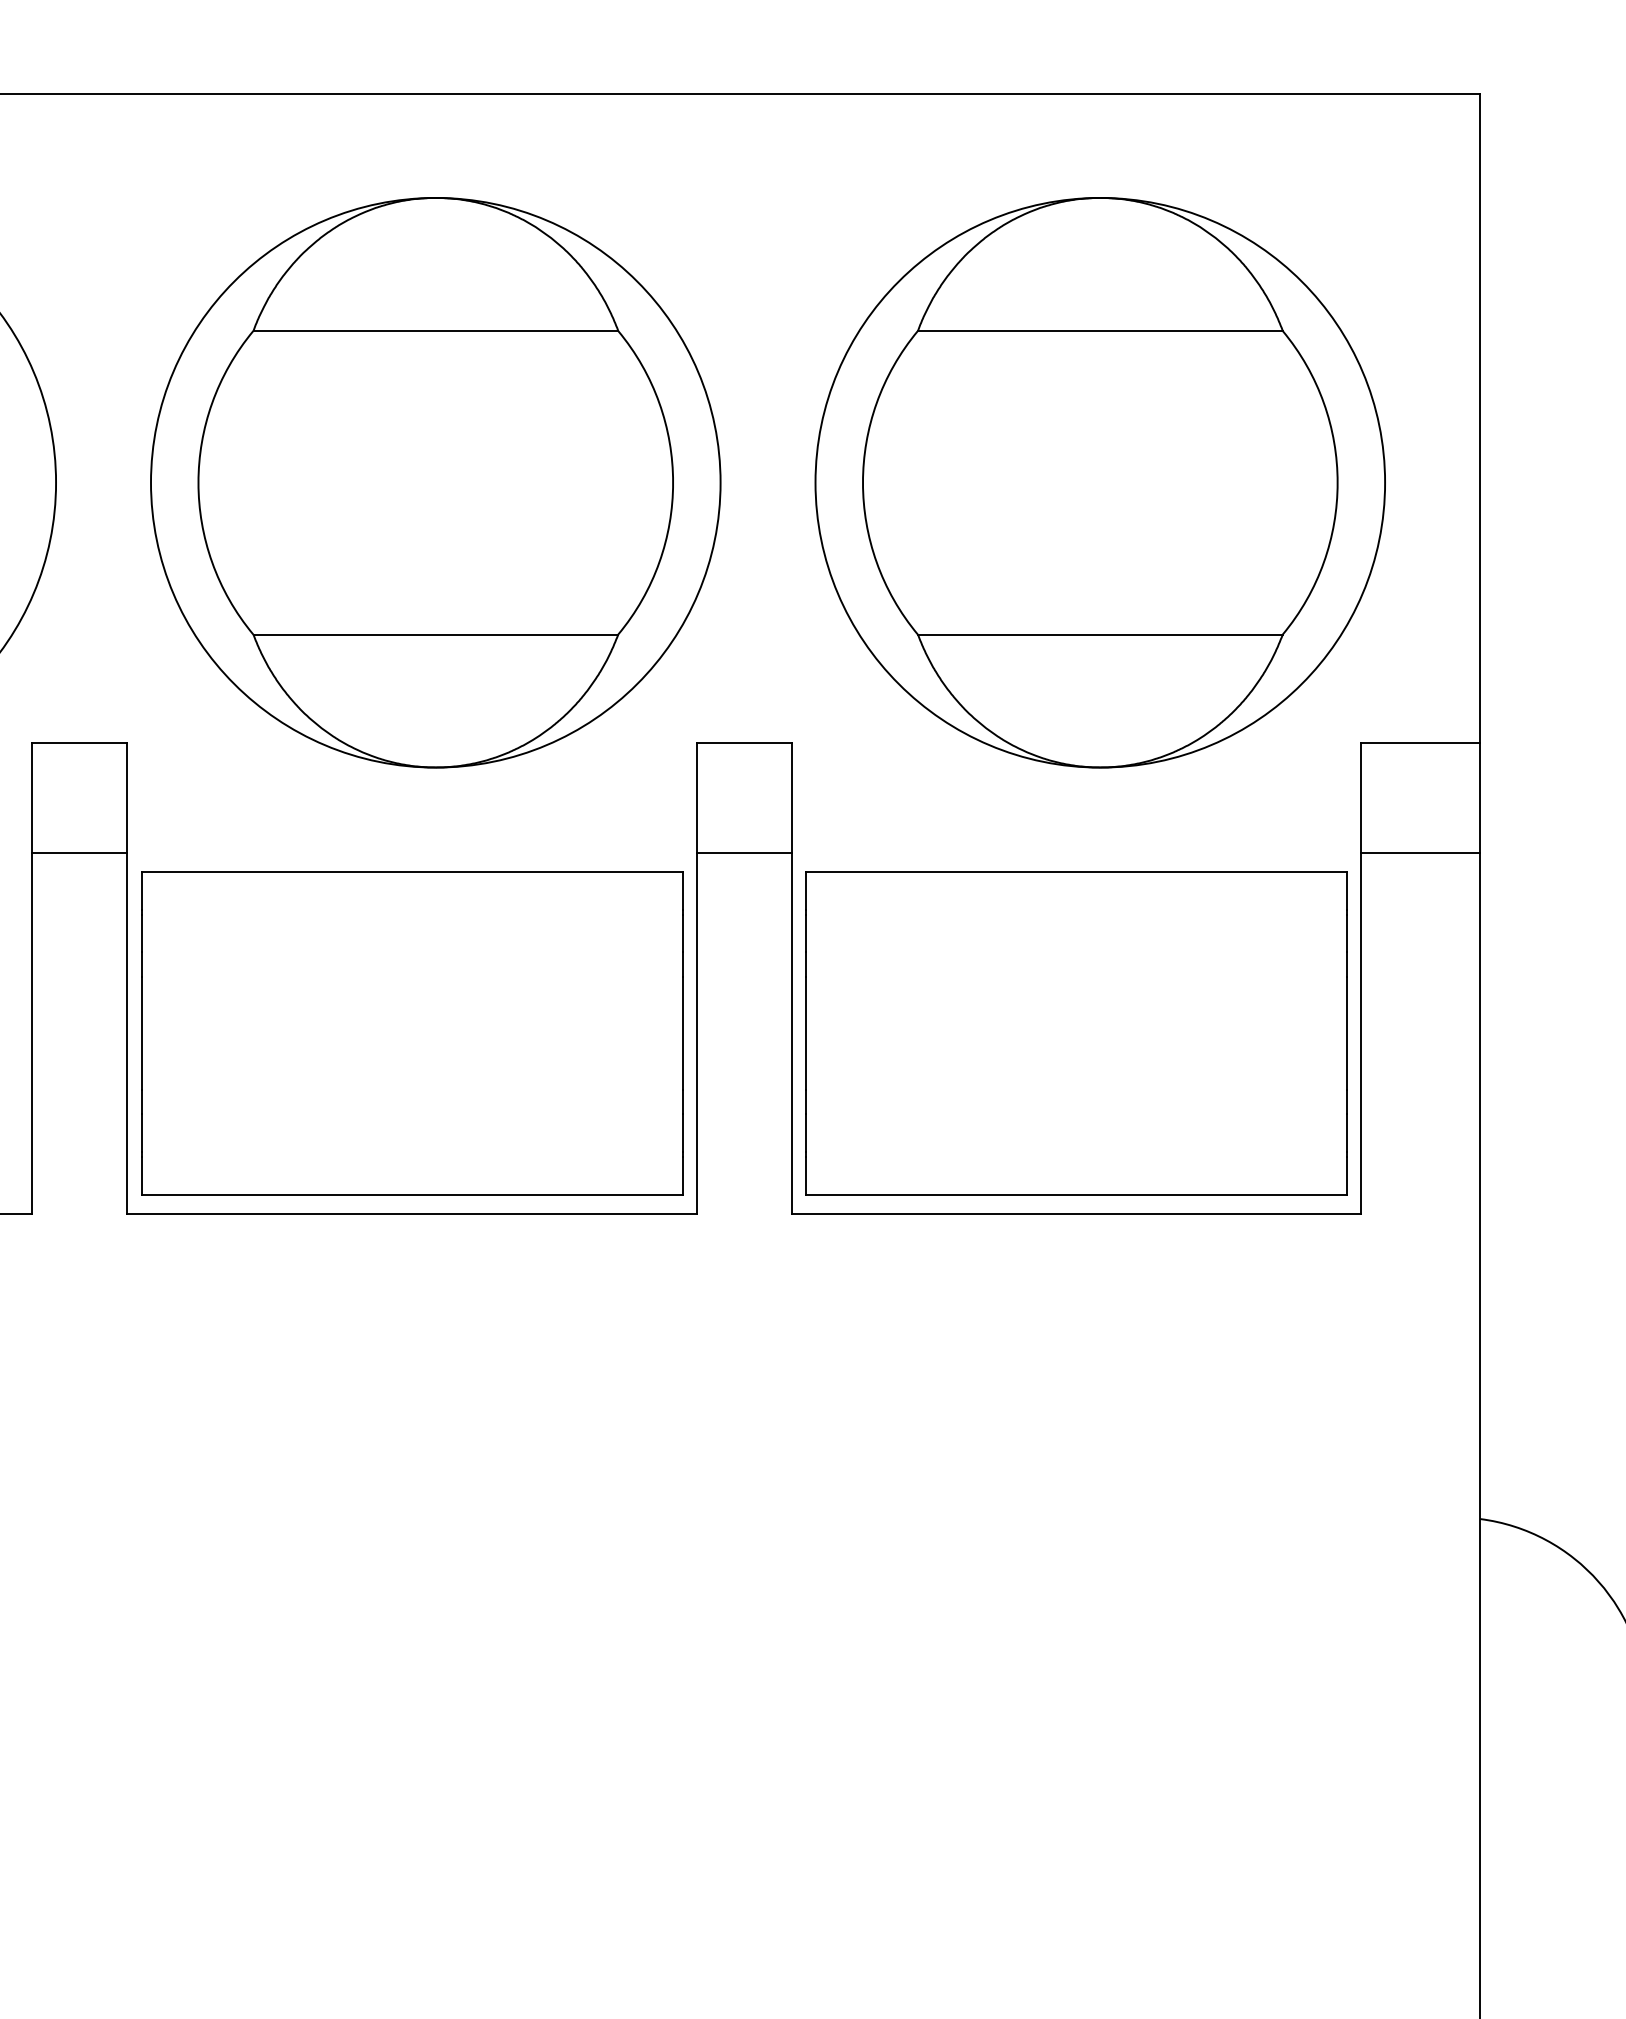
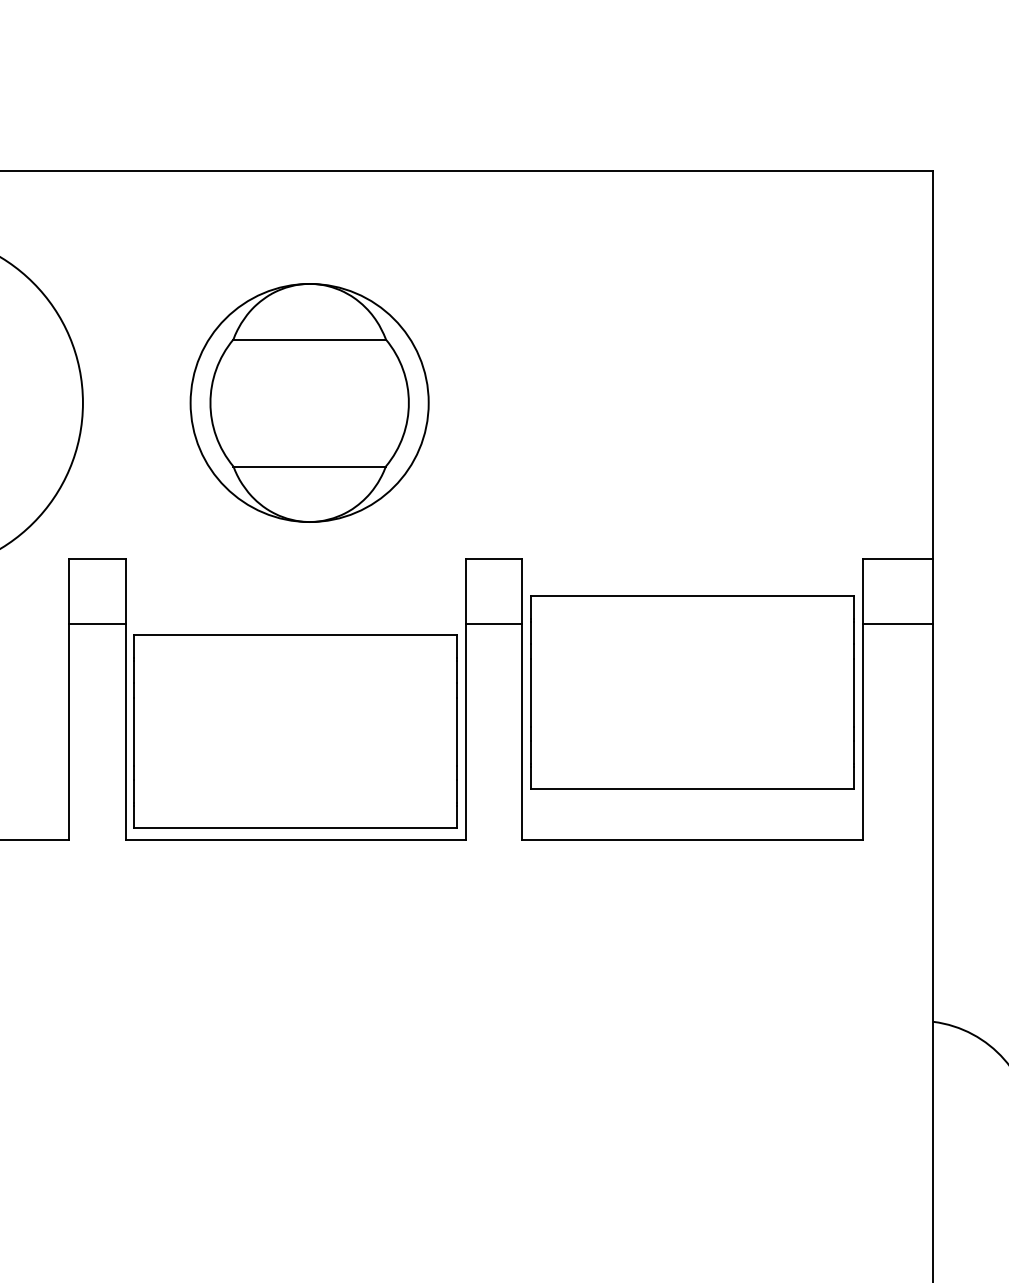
part: (435, 481) -> (309, 402), size x0.7
part: (1100, 481) -> (706, 402), removed
part: (1076, 1032) -> (692, 692), moved

